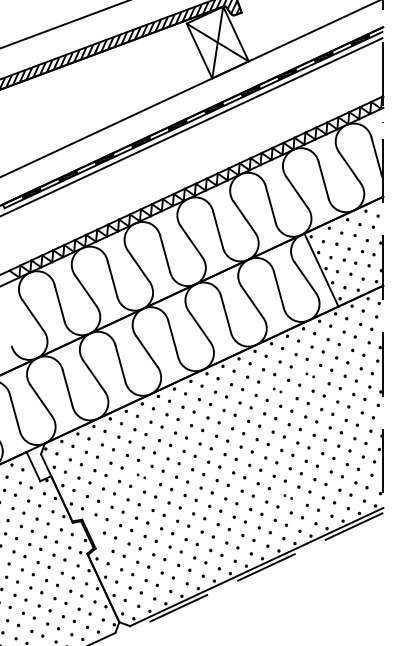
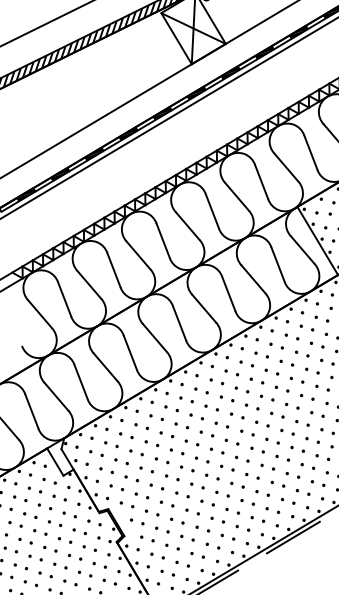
part: (310, 375) -> (317, 345), size x1.67
part: (277, 390) -> (286, 363), size x1.67
part: (141, 476) -> (162, 460), size x1.67
part: (288, 496) -> (307, 465), size x1.67

